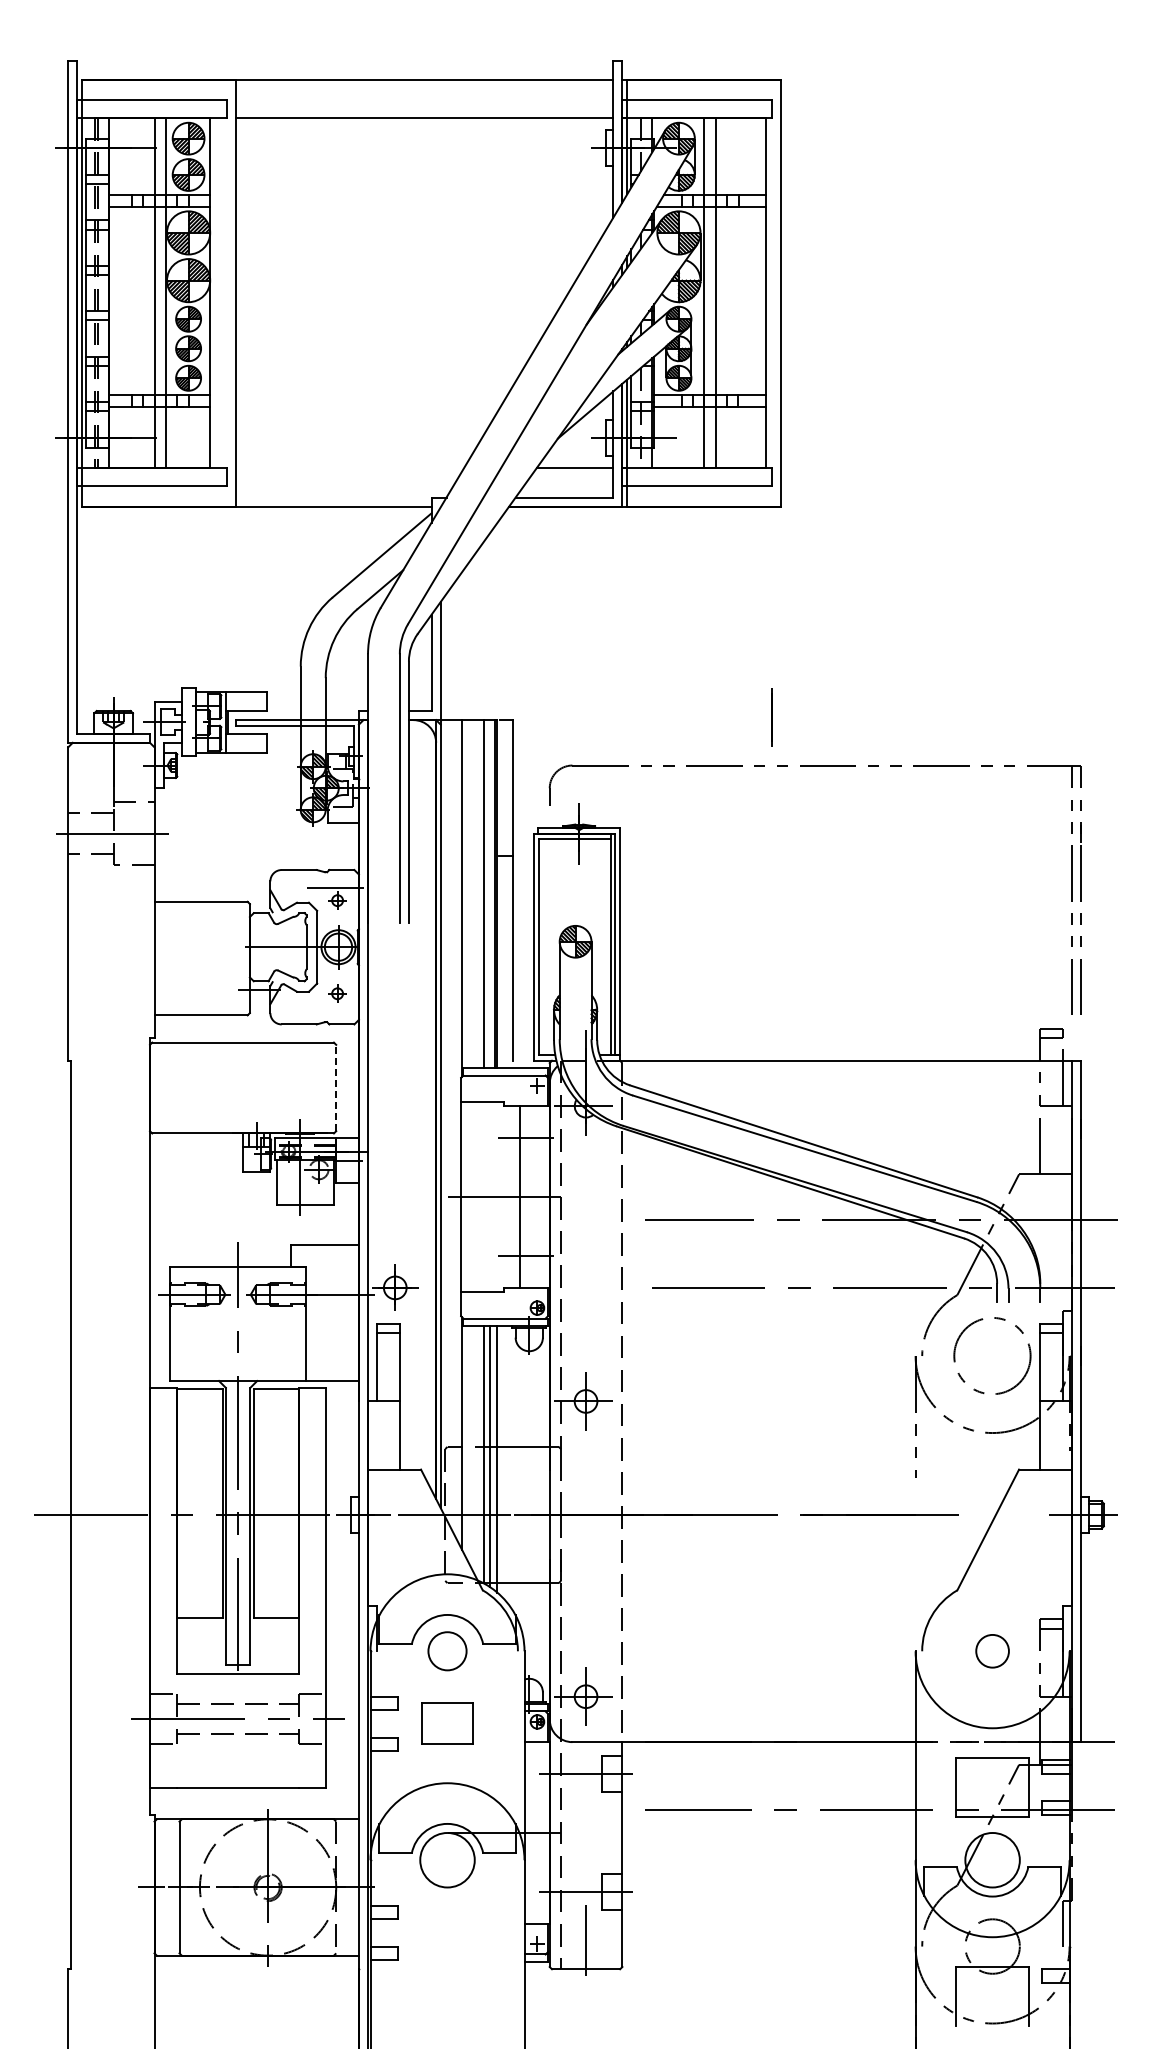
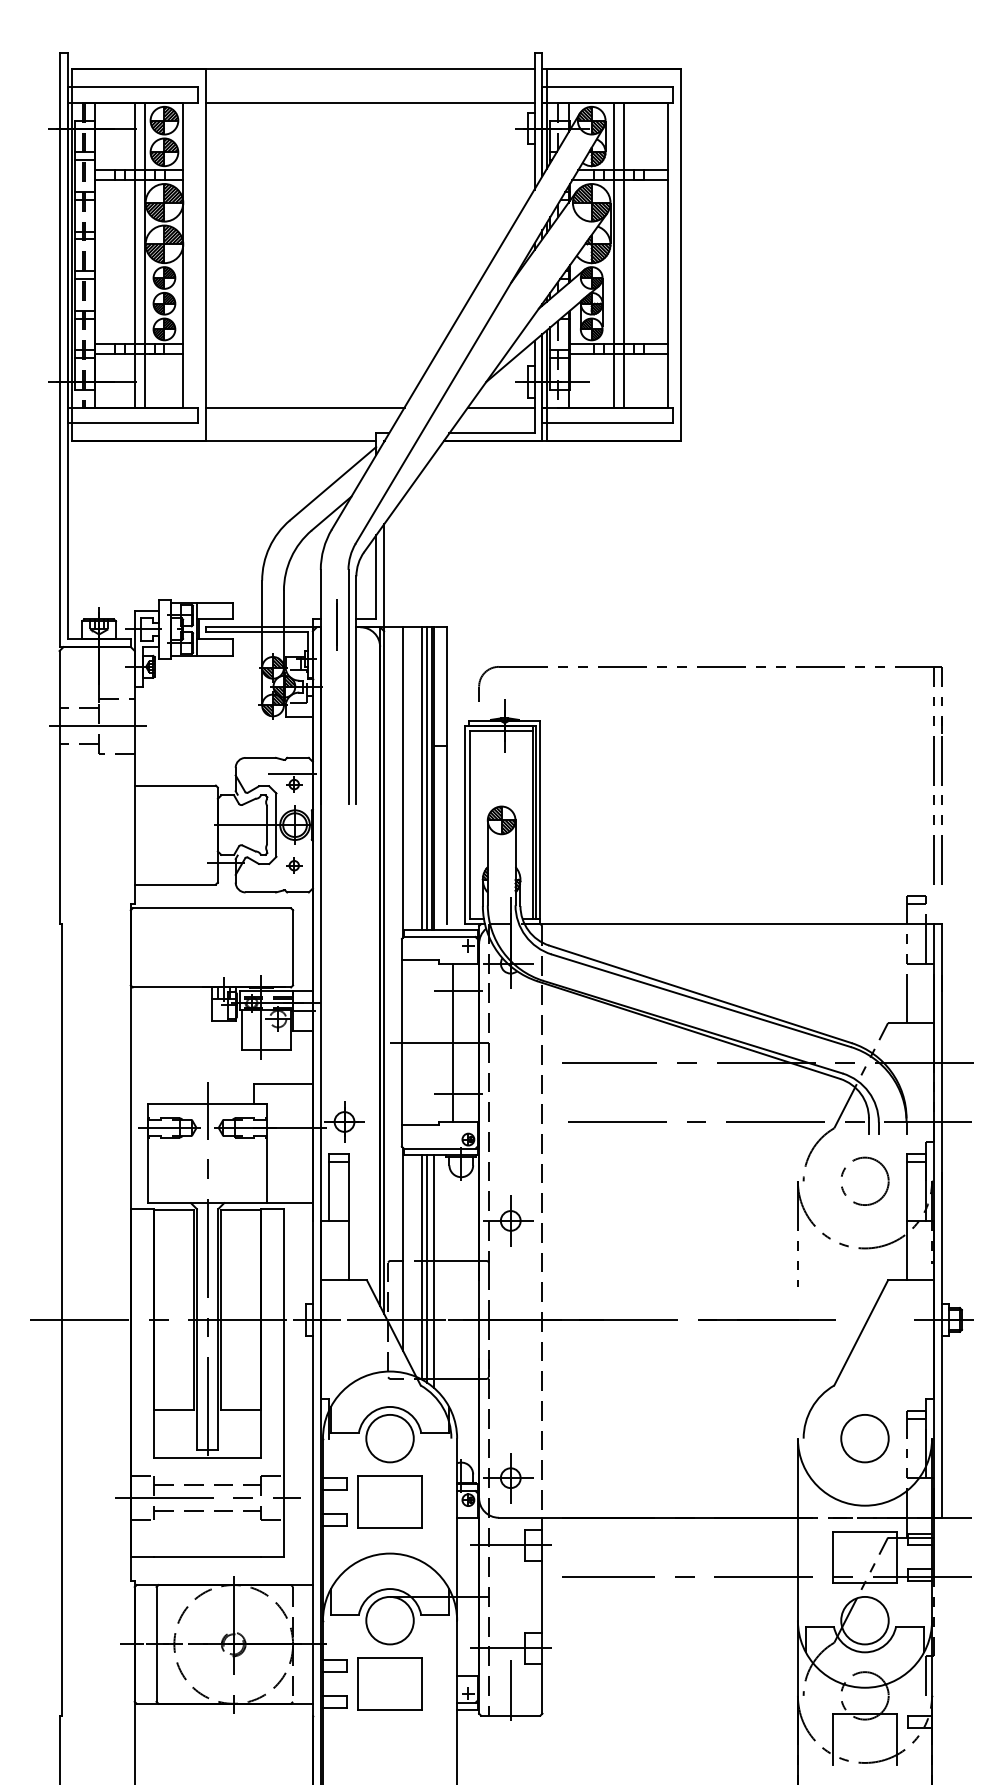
line: (350, 468) -> (305, 408), added
line: (771, 717) -> (336, 625), moved
line: (490, 893) -> (427, 778), added
line: (336, 1087) -> (293, 947), dashed -> solid
circle: (992, 1355) -> (864, 1180), size x0.71
circle: (447, 1651) -> (390, 1438), size x1.43
circle: (992, 1651) -> (864, 1438), size x1.67
part: (447, 1723) -> (390, 1501), size x1.43
part: (447, 1932) -> (390, 1683), added

